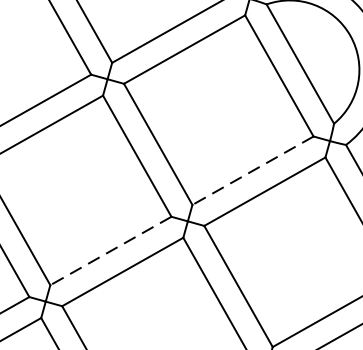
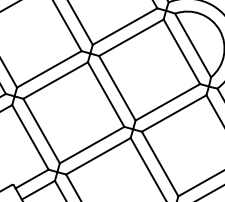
line: (252, 171) -> (167, 102), dashed -> solid
line: (109, 251) -> (91, 145), dashed -> solid

